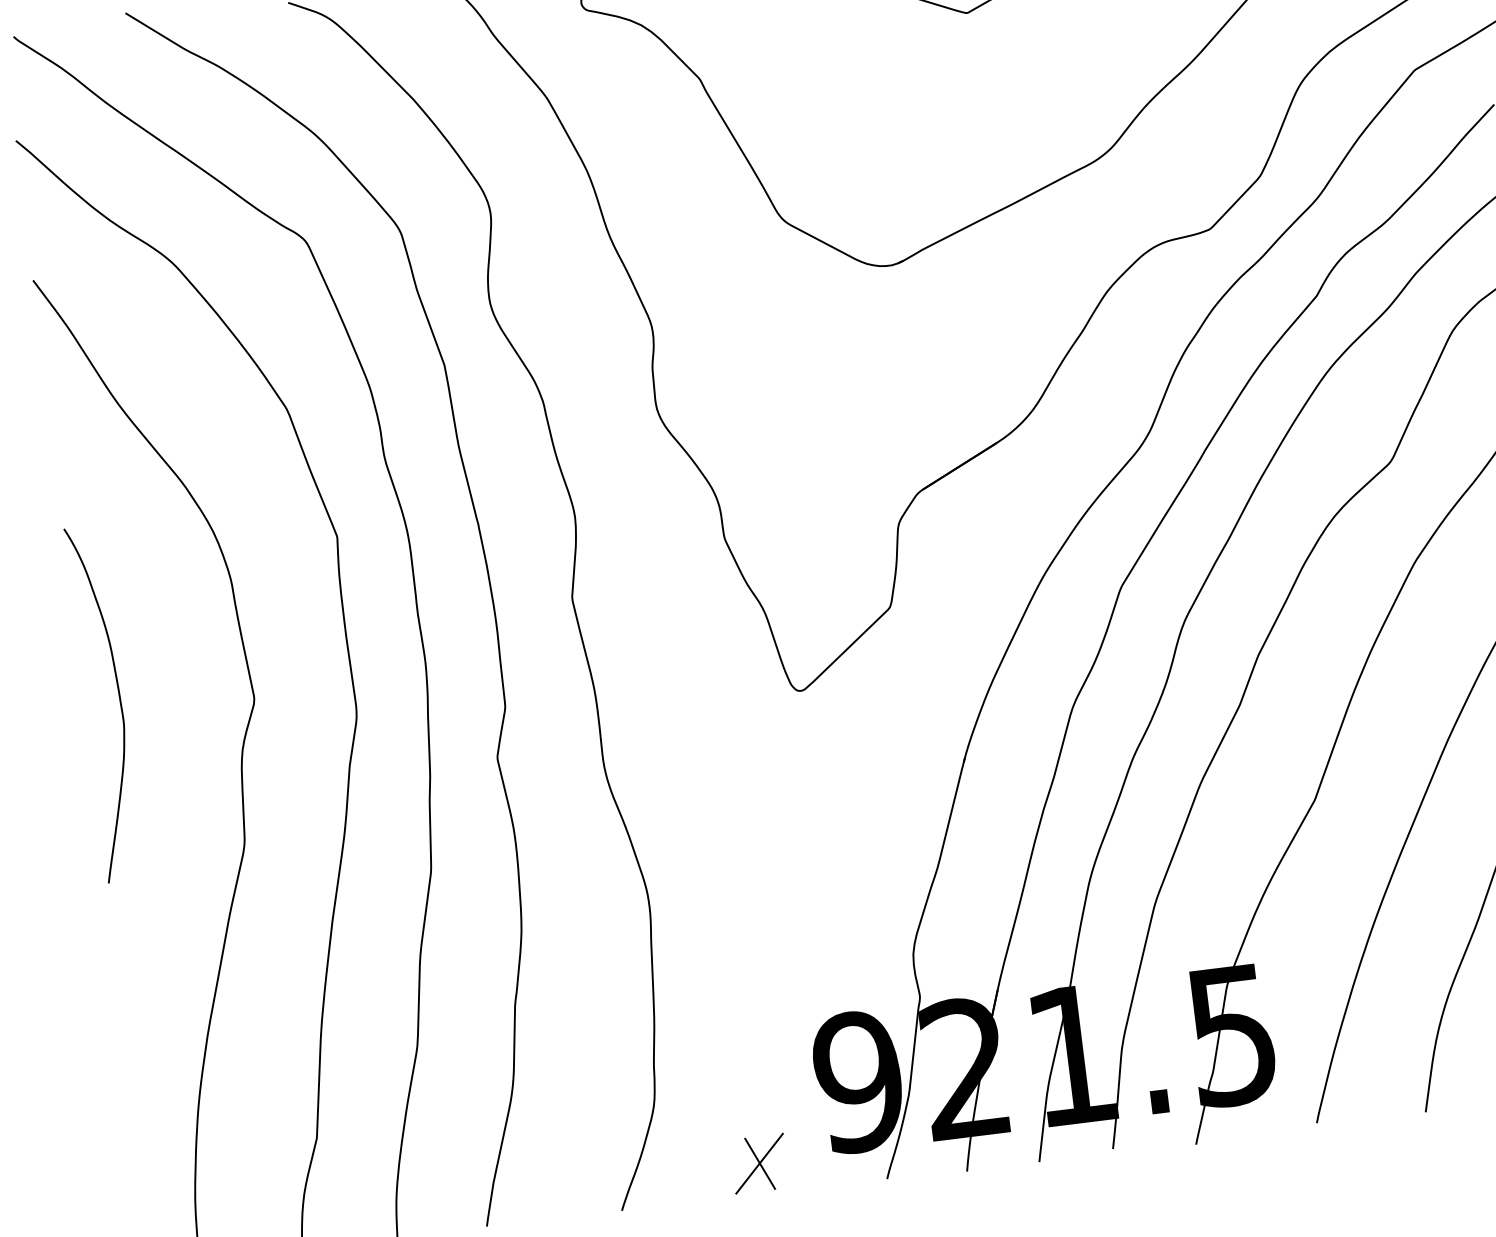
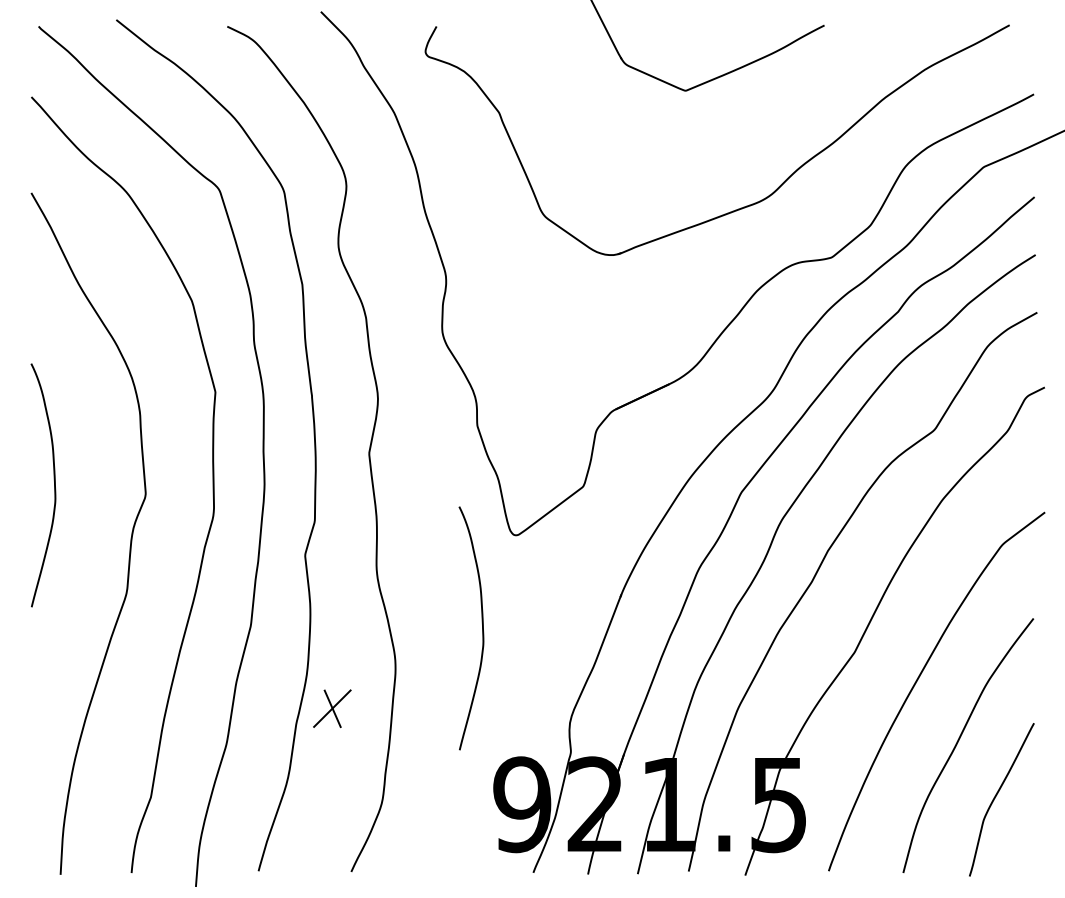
curve: (768, 832) -> (482, 628), added
part: (759, 1163) -> (332, 708), moved

